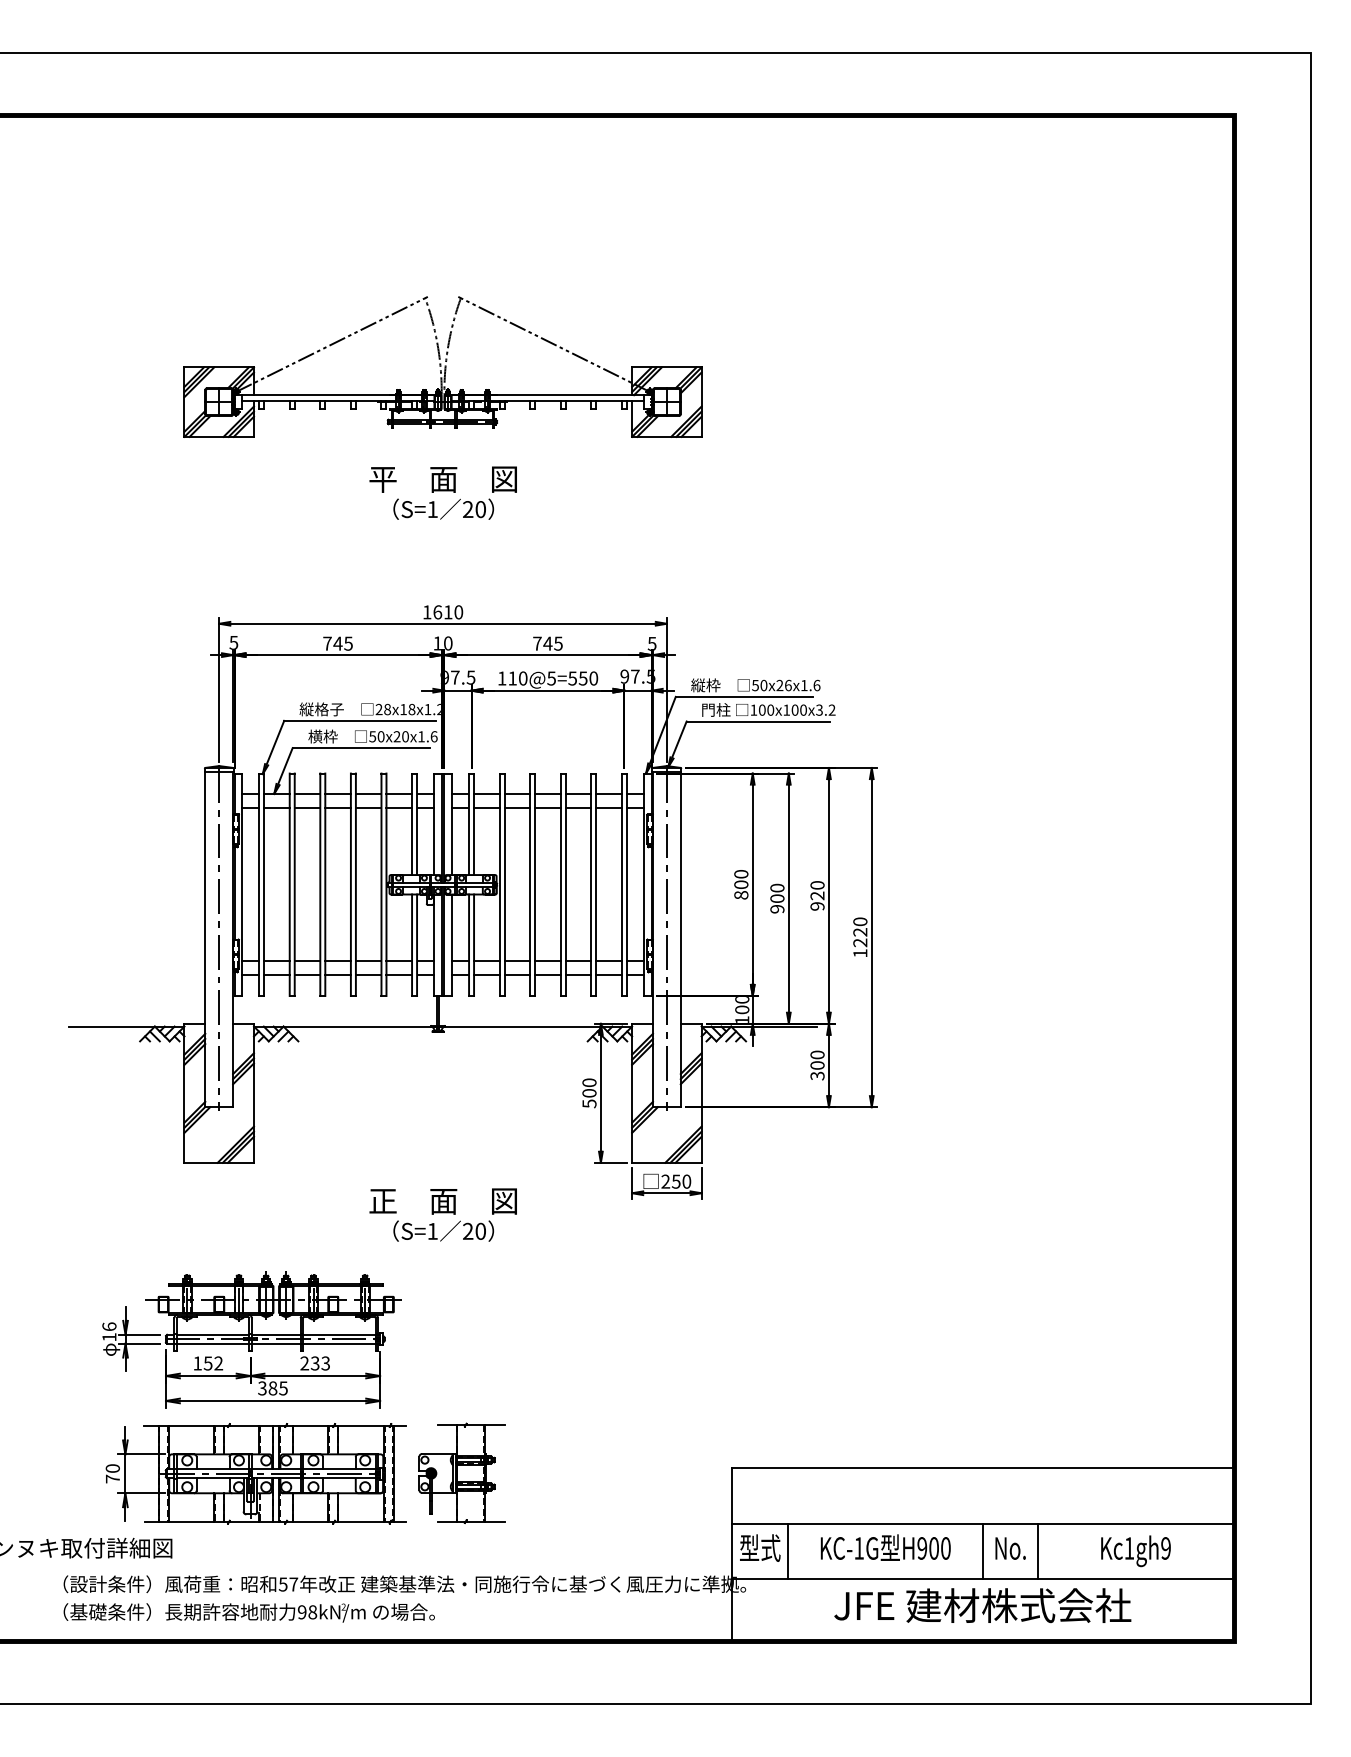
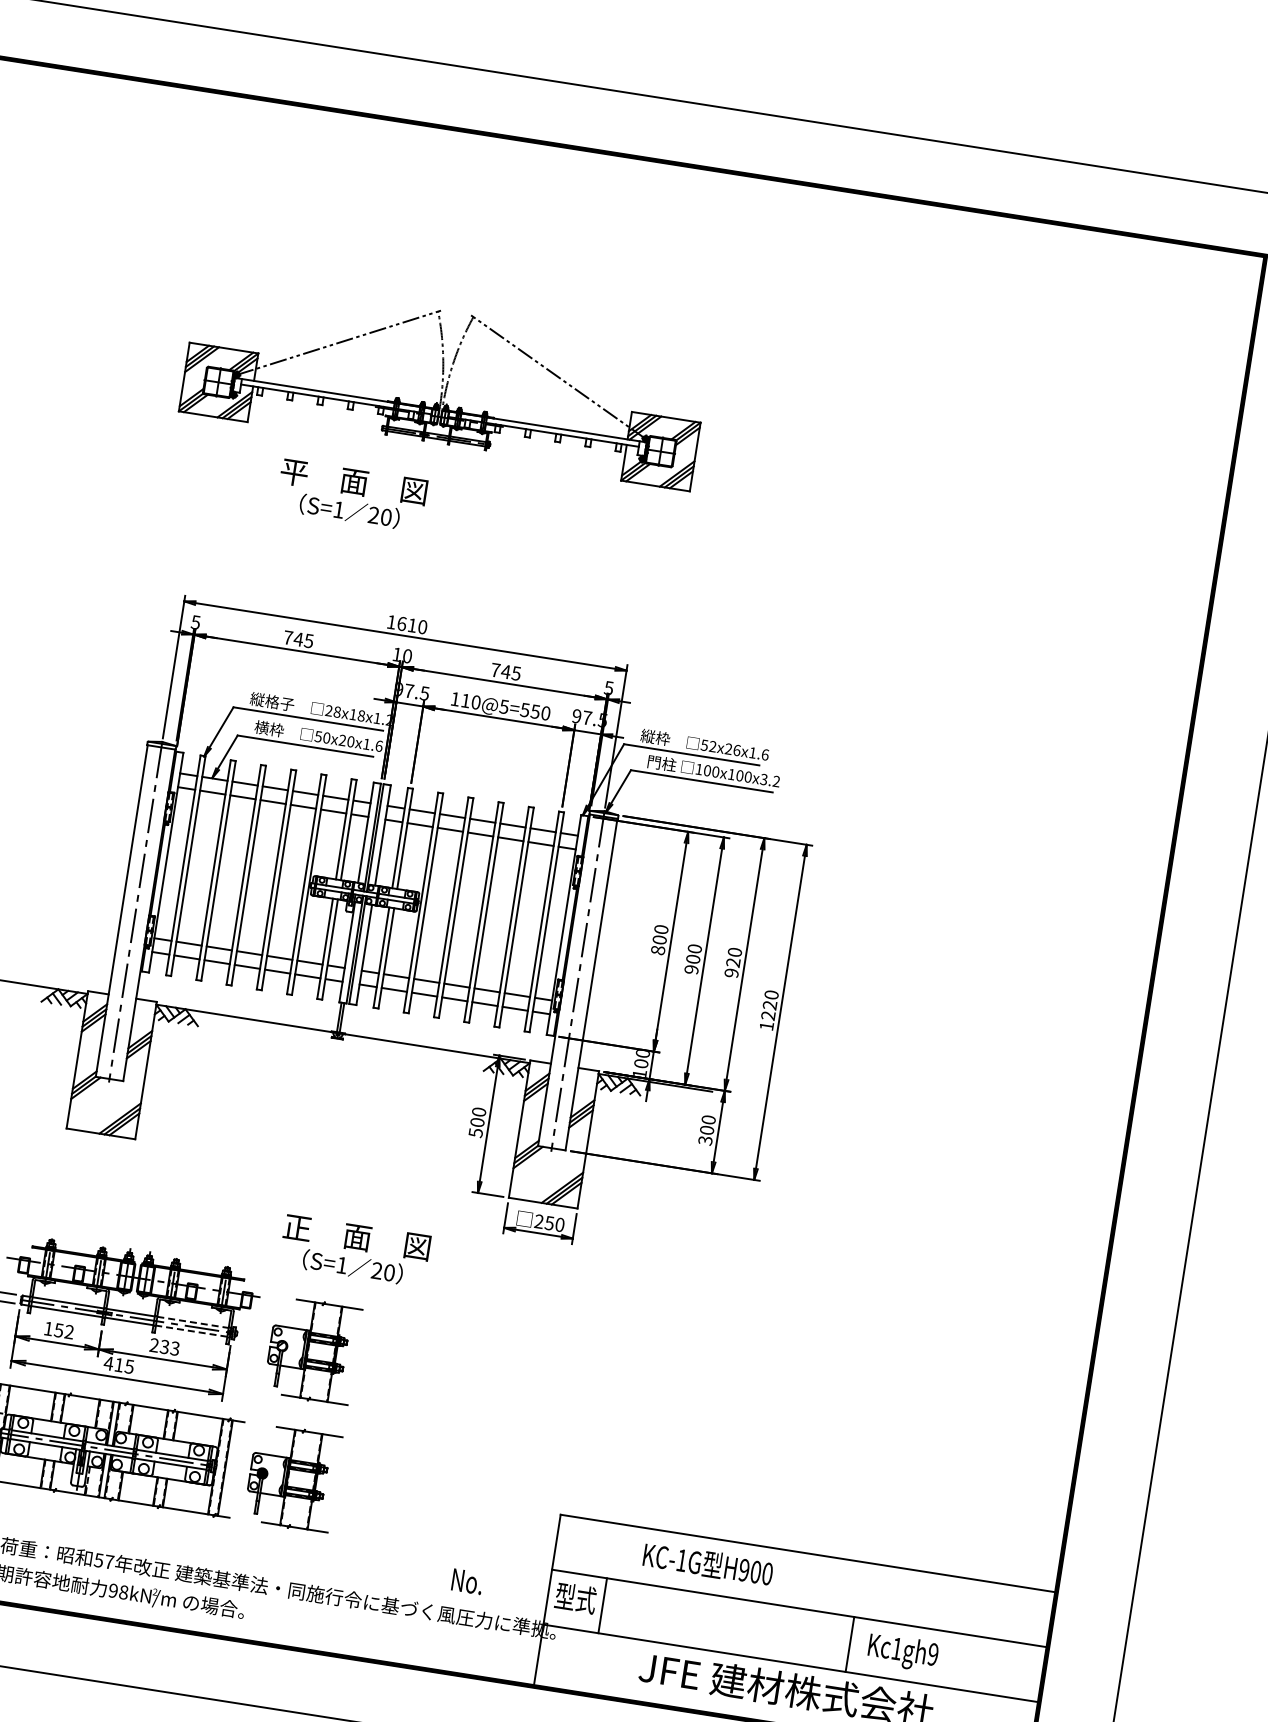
text: (442, 492) -> (351, 494), moved
text: (763, 685) -> (712, 746), 50x26x1.6 -> 52x26x1.6
text: (442, 1214) -> (354, 1250), moved
line: (339, 1334) -> (193, 1322), solid -> dashed
line: (338, 1343) -> (190, 1330), solid -> dashed
part: (461, 1343) -> (312, 1349), added
text: (267, 1388) -> (113, 1364), 385 -> 415
text: (885, 1547) -> (708, 1563), moved
text: (1010, 1548) -> (467, 1581), moved
line: (982, 1551) -> (794, 1636), removed
text: (1135, 1551) -> (902, 1652), moved

